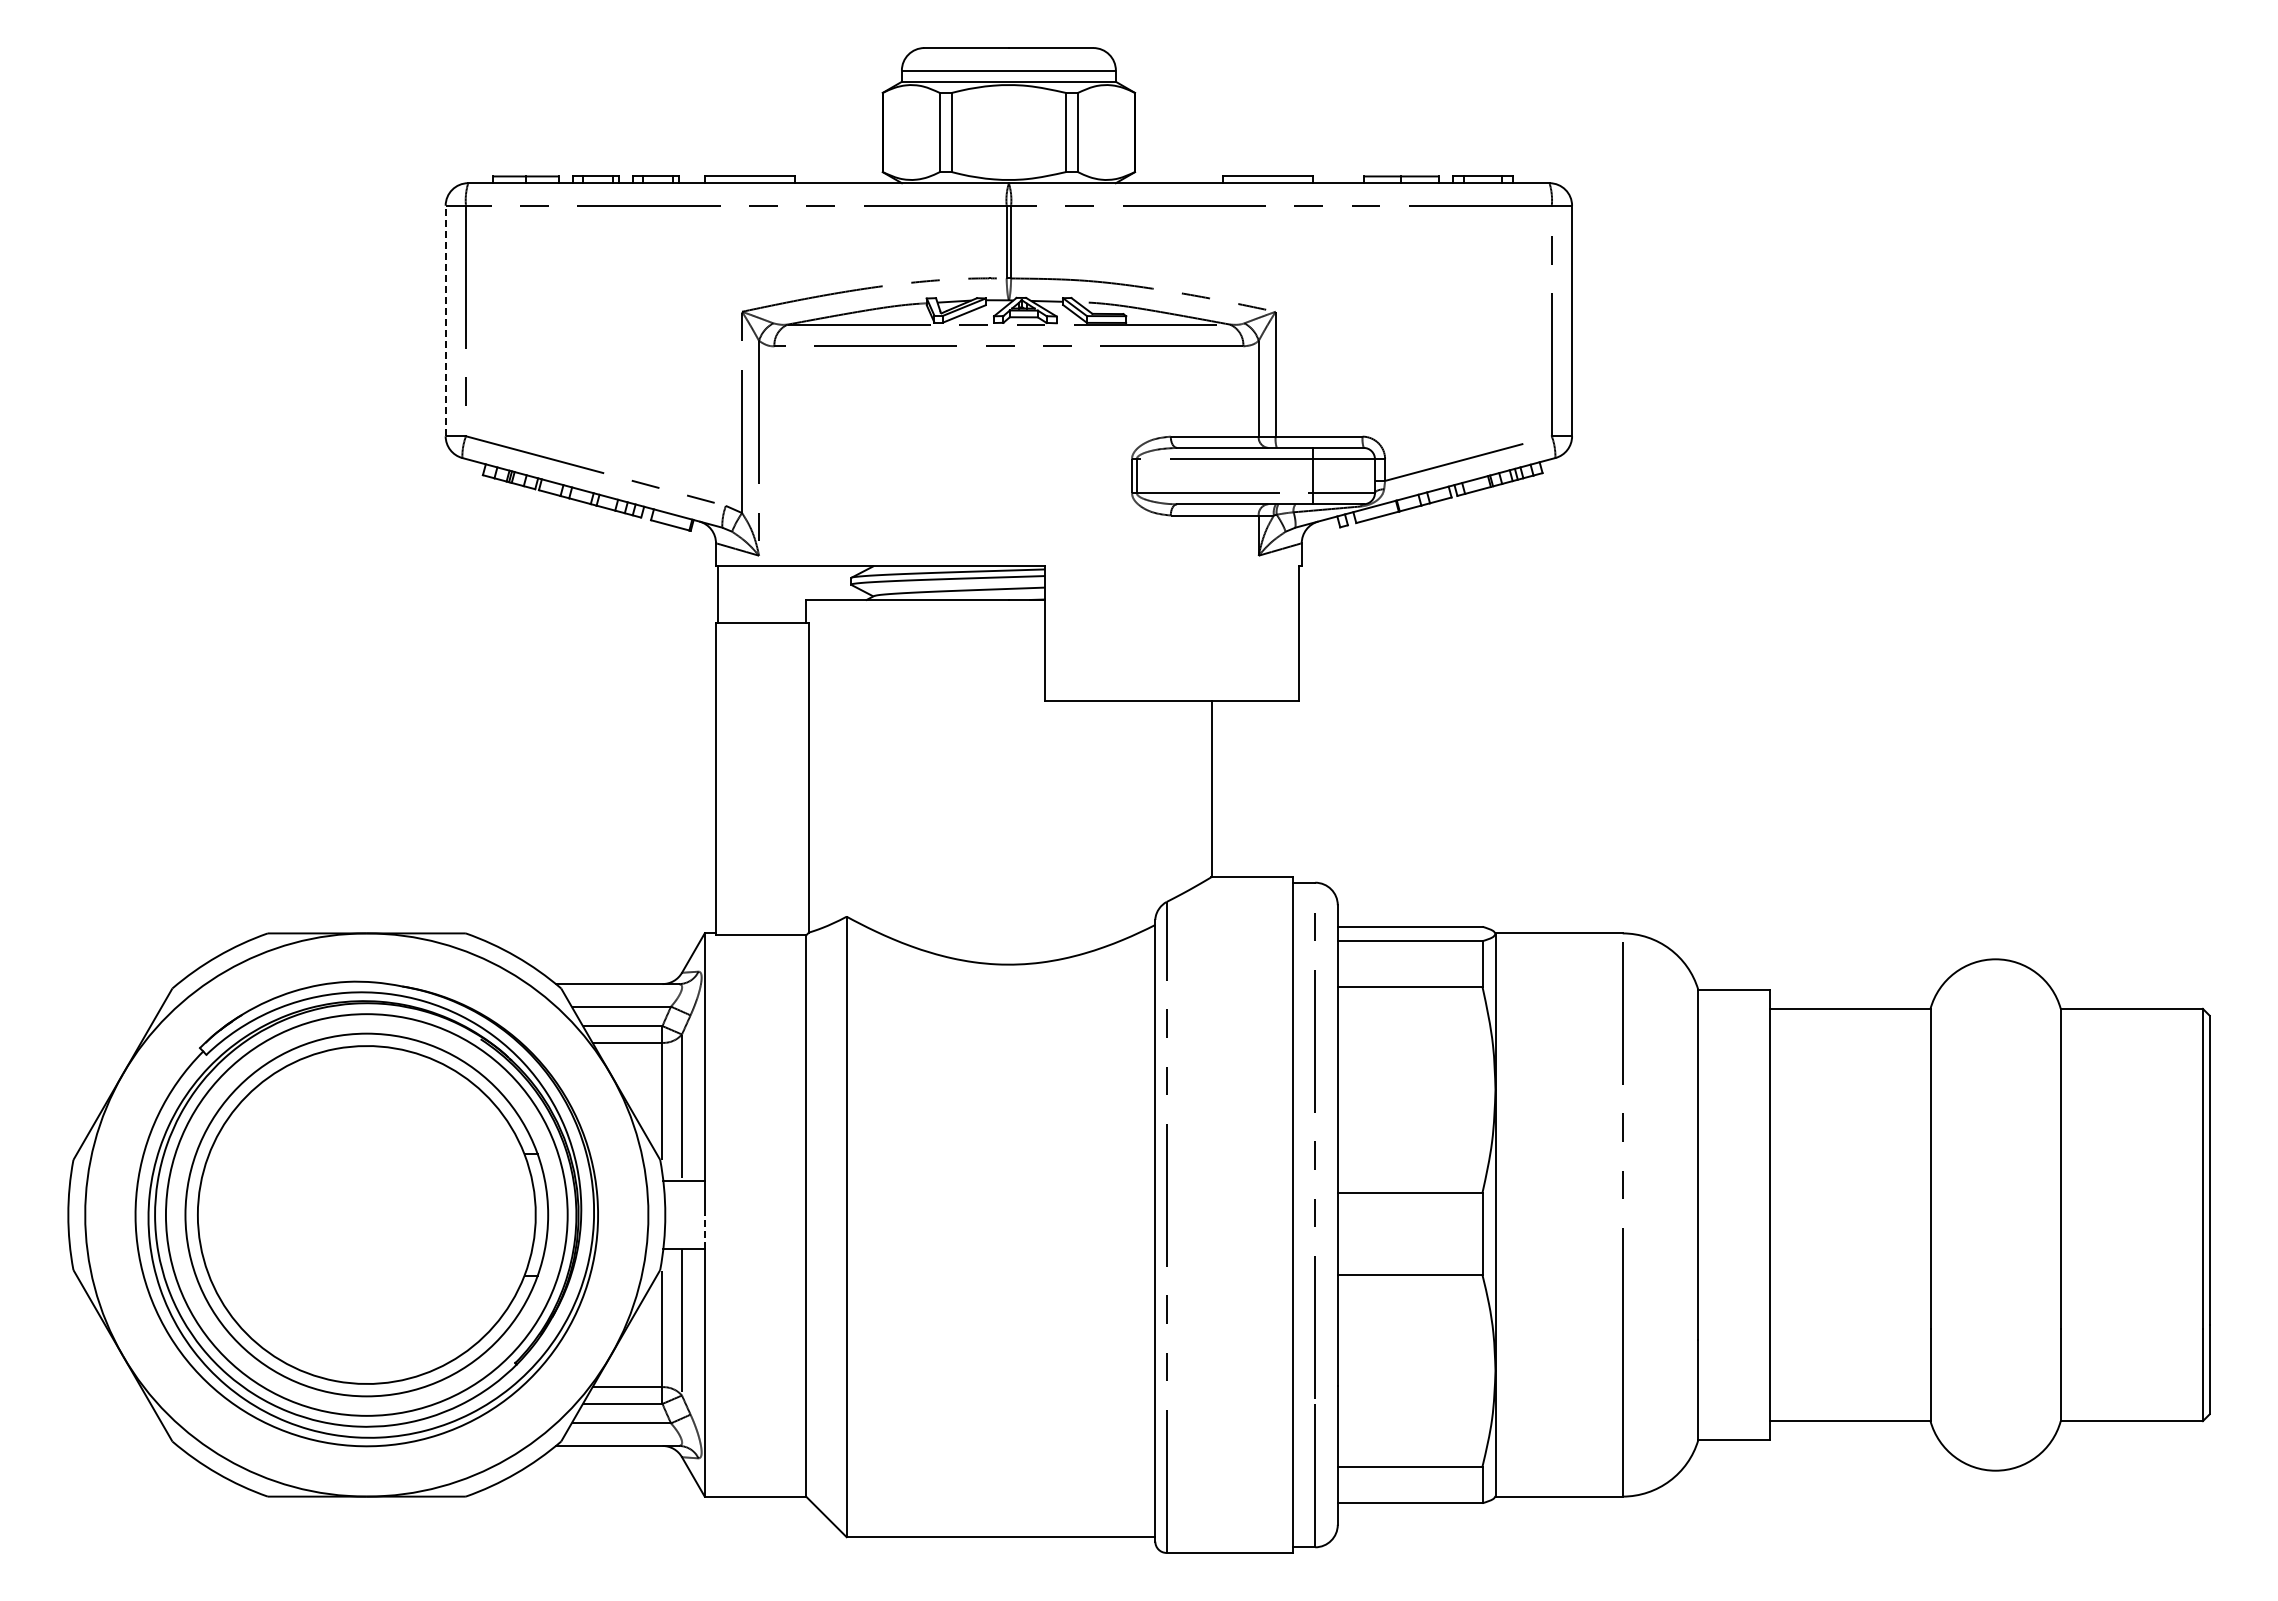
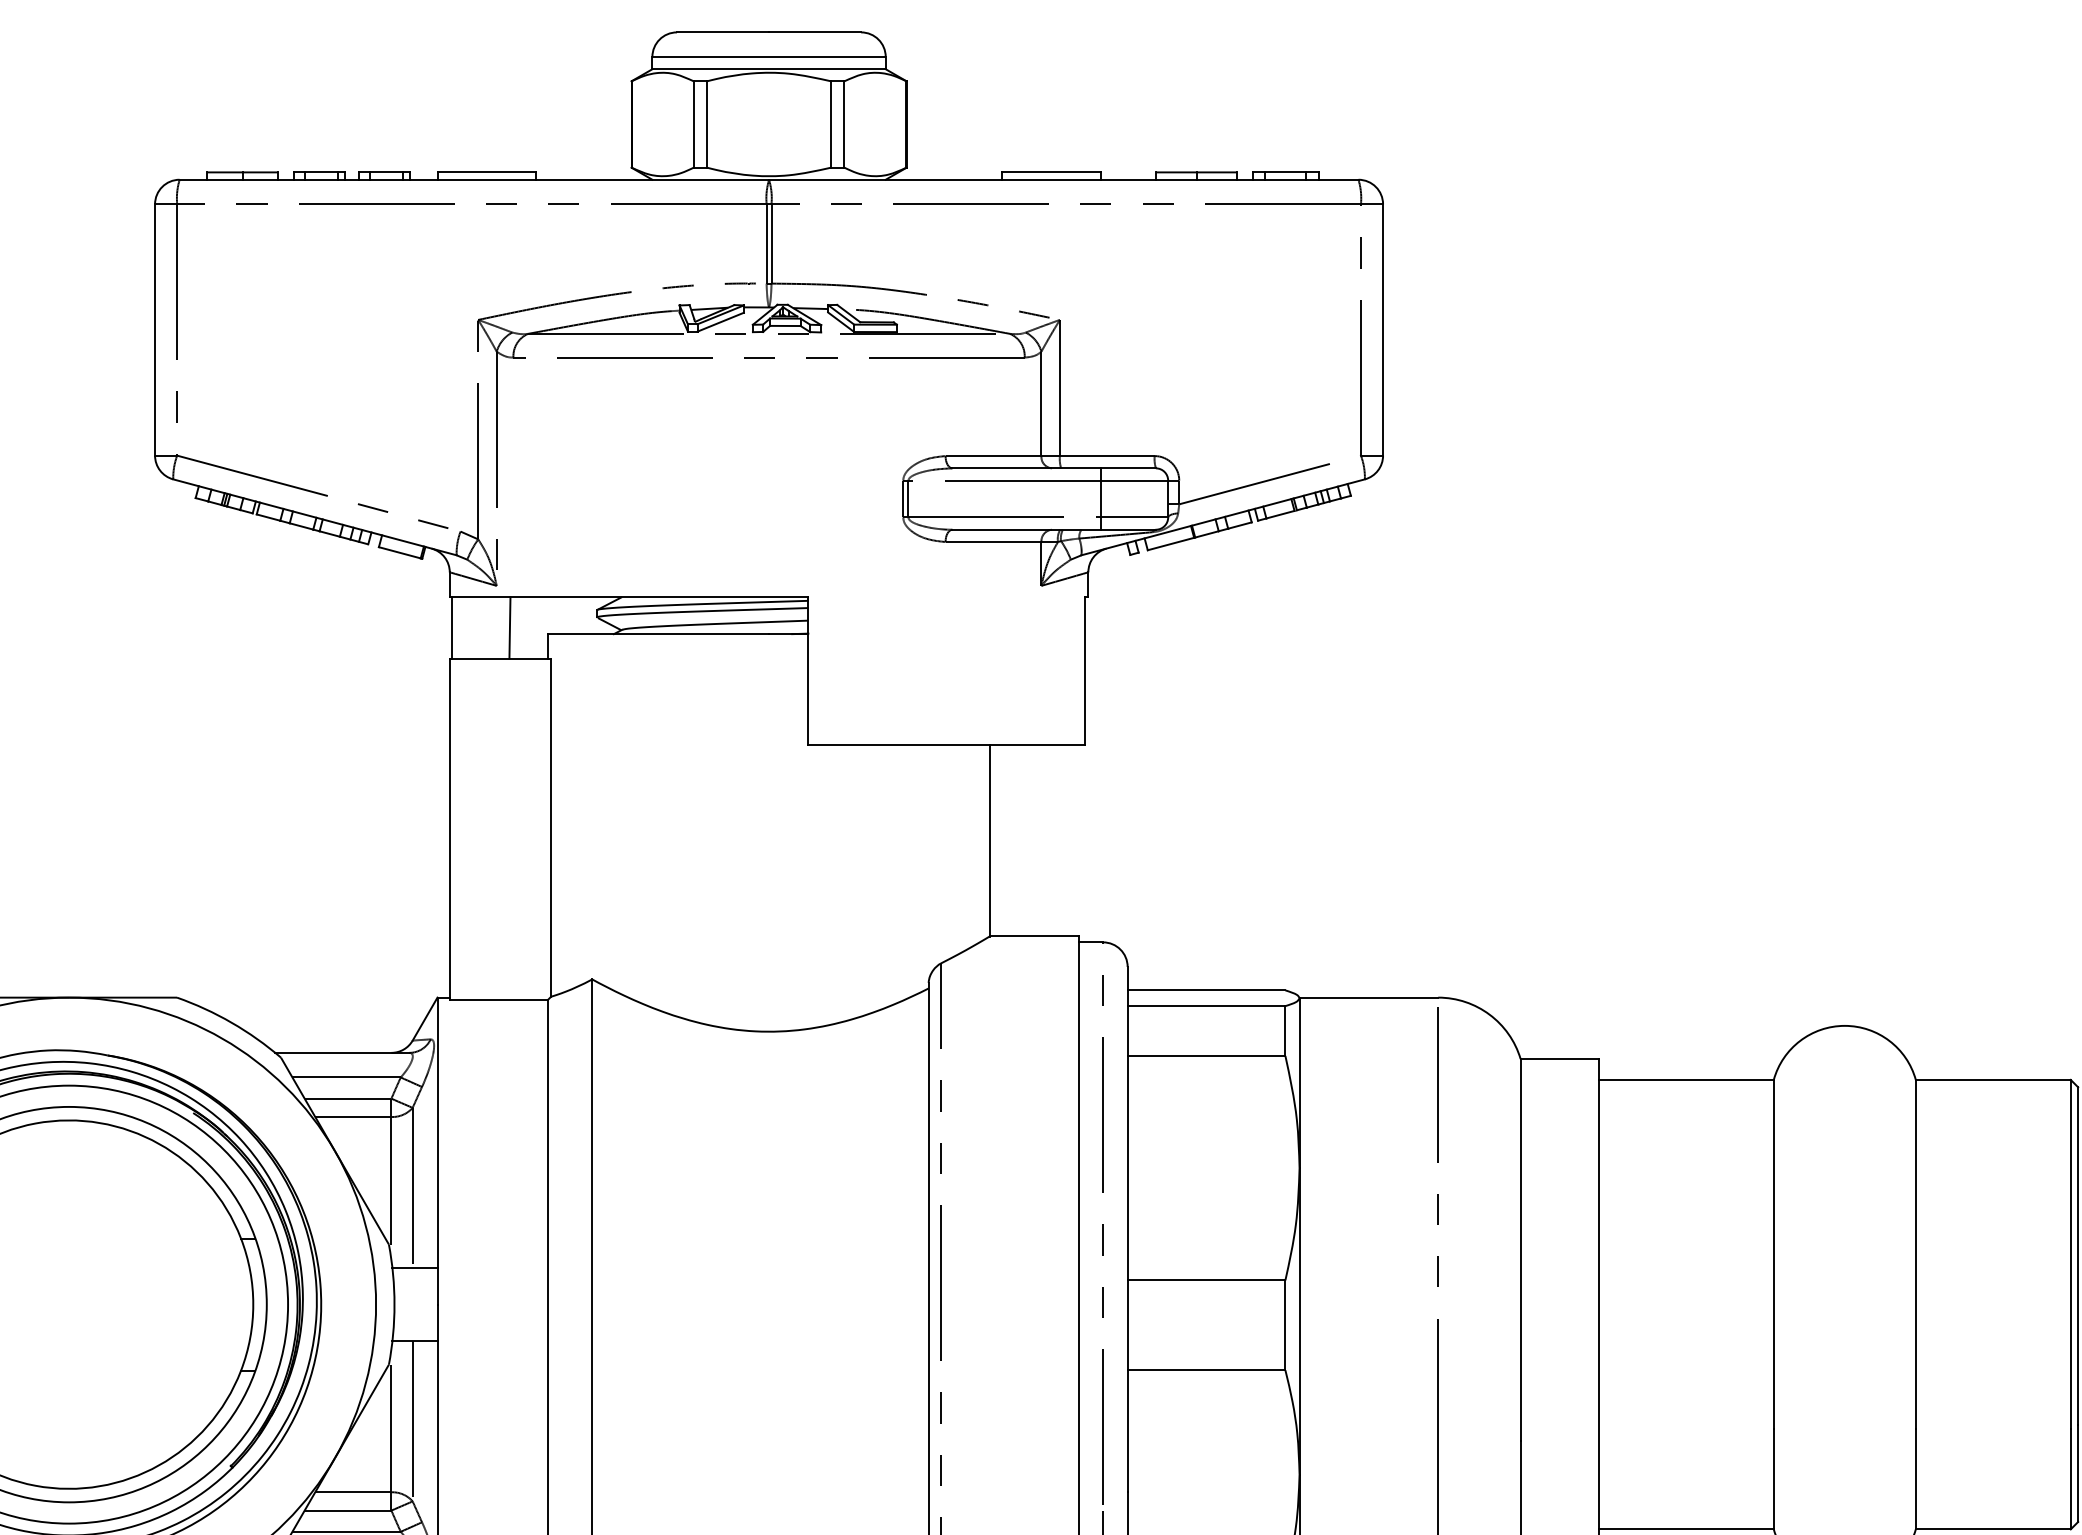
line: (445, 320) -> (154, 329), dashed -> solid
line: (770, 594) -> (509, 628), added
line: (704, 1231) -> (437, 1322), dashed -> solid

